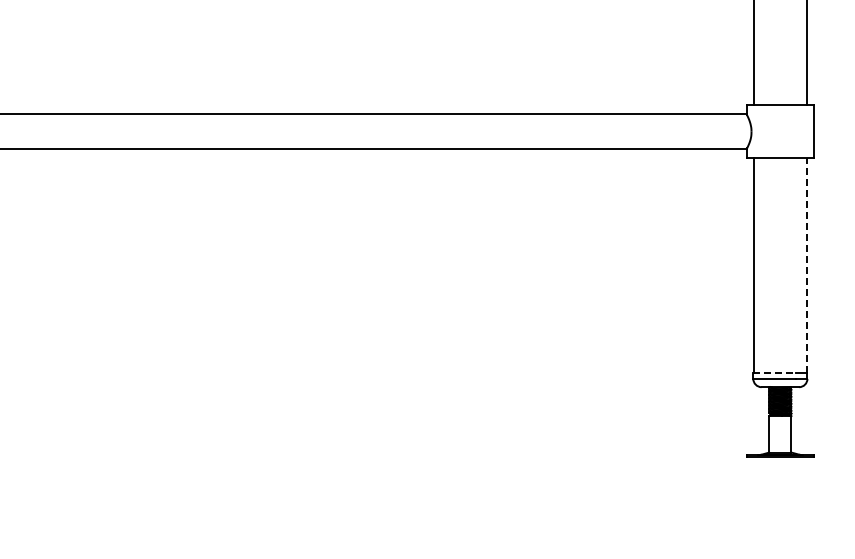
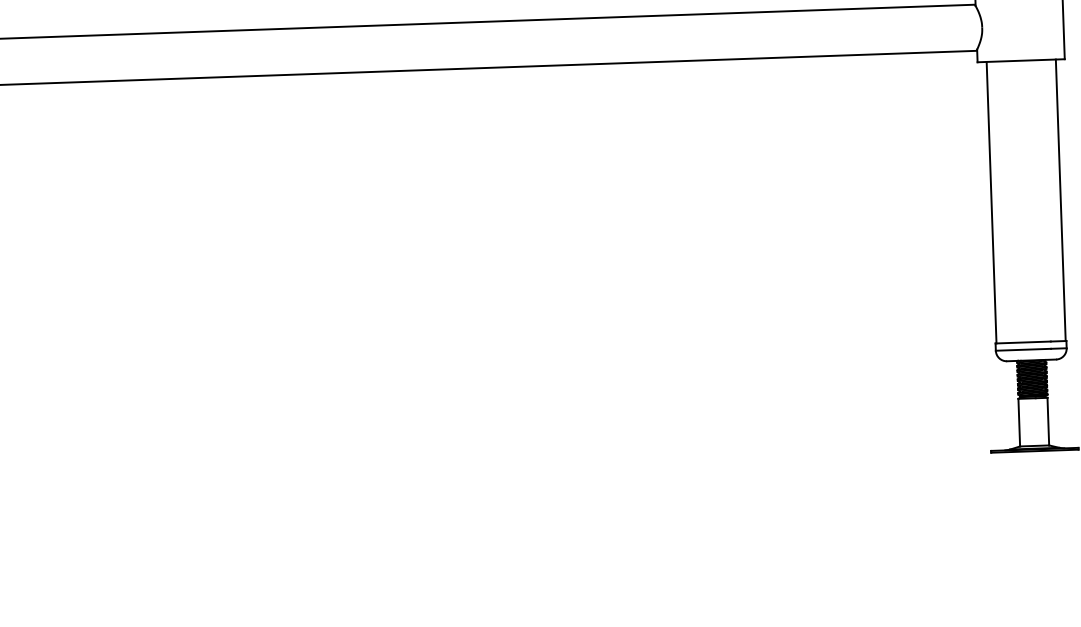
line: (806, 265) -> (1060, 200), dashed -> solid
line: (774, 373) -> (1023, 342), dashed -> solid

